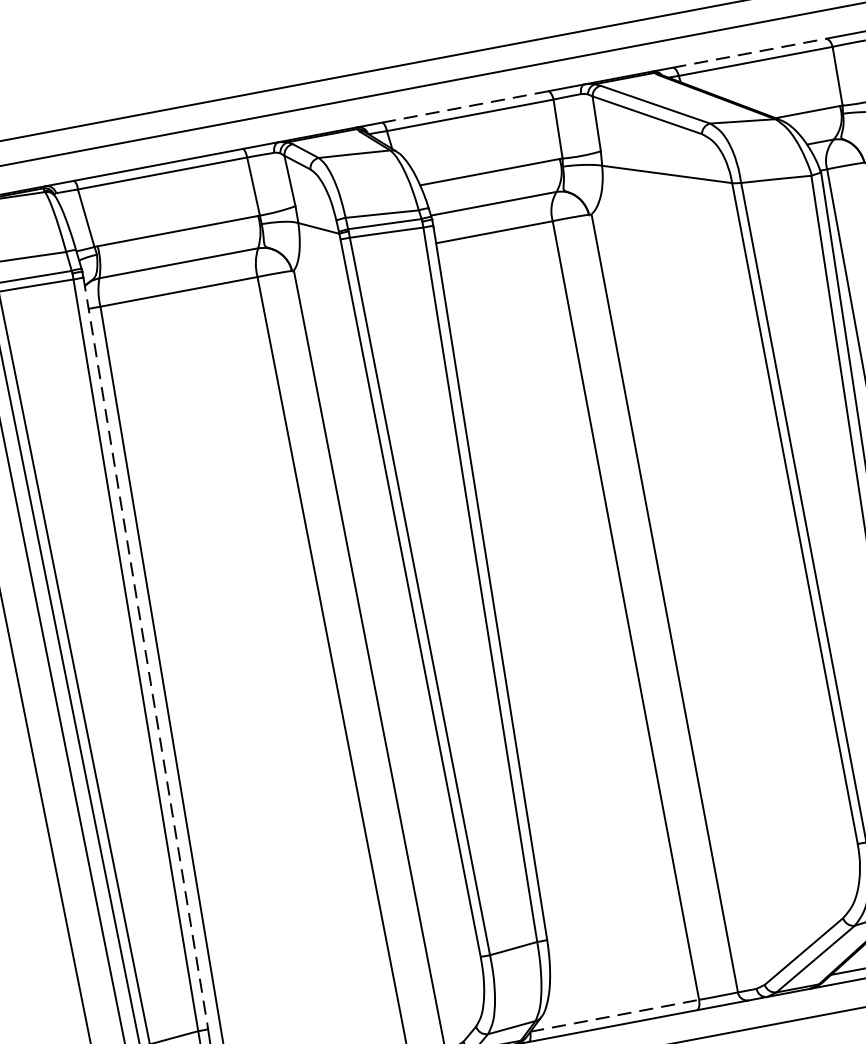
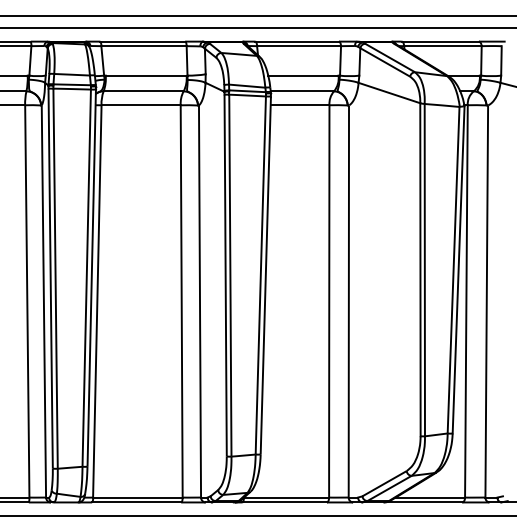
line: (749, 53) -> (440, 41), dashed -> solid
line: (465, 106) -> (297, 41), dashed -> solid
line: (145, 652) -> (91, 277), dashed -> solid
line: (614, 1015) -> (286, 497), dashed -> solid

